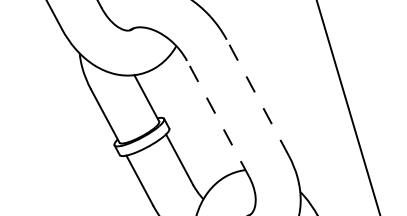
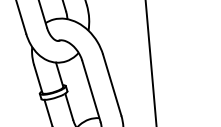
line: (258, 98) -> (112, 85), dashed -> solid
line: (218, 119) -> (91, 91), dashed -> solid

